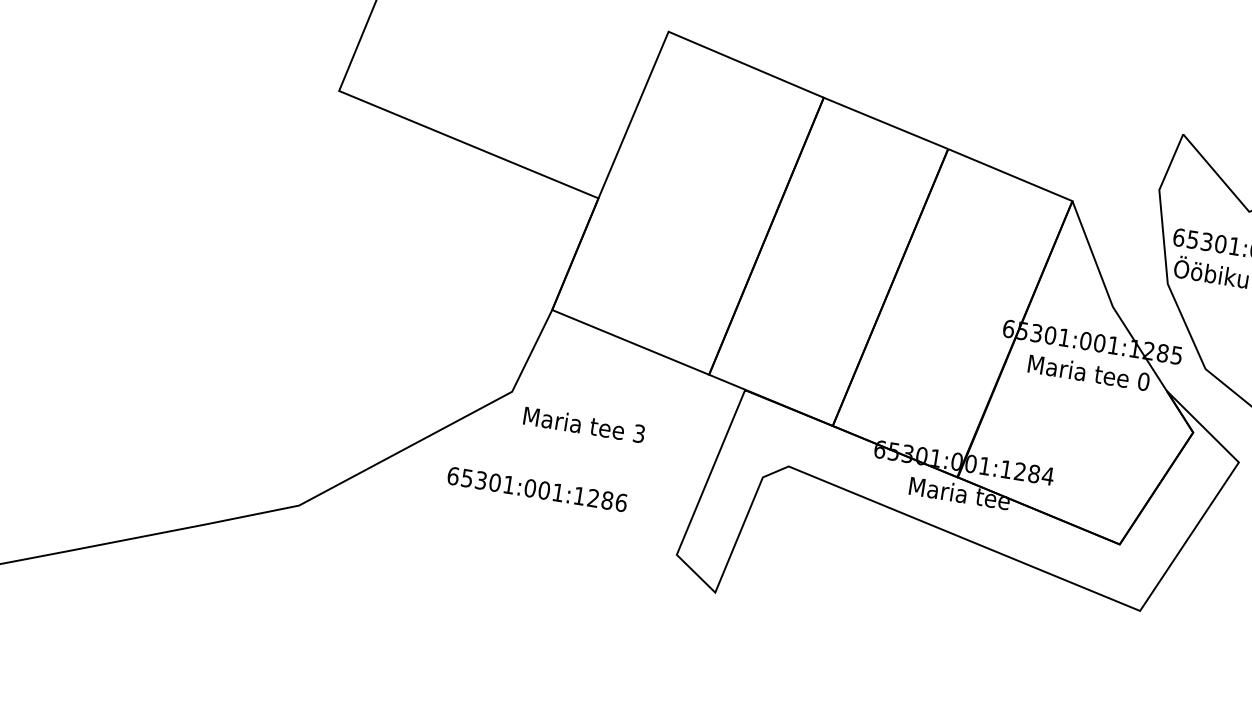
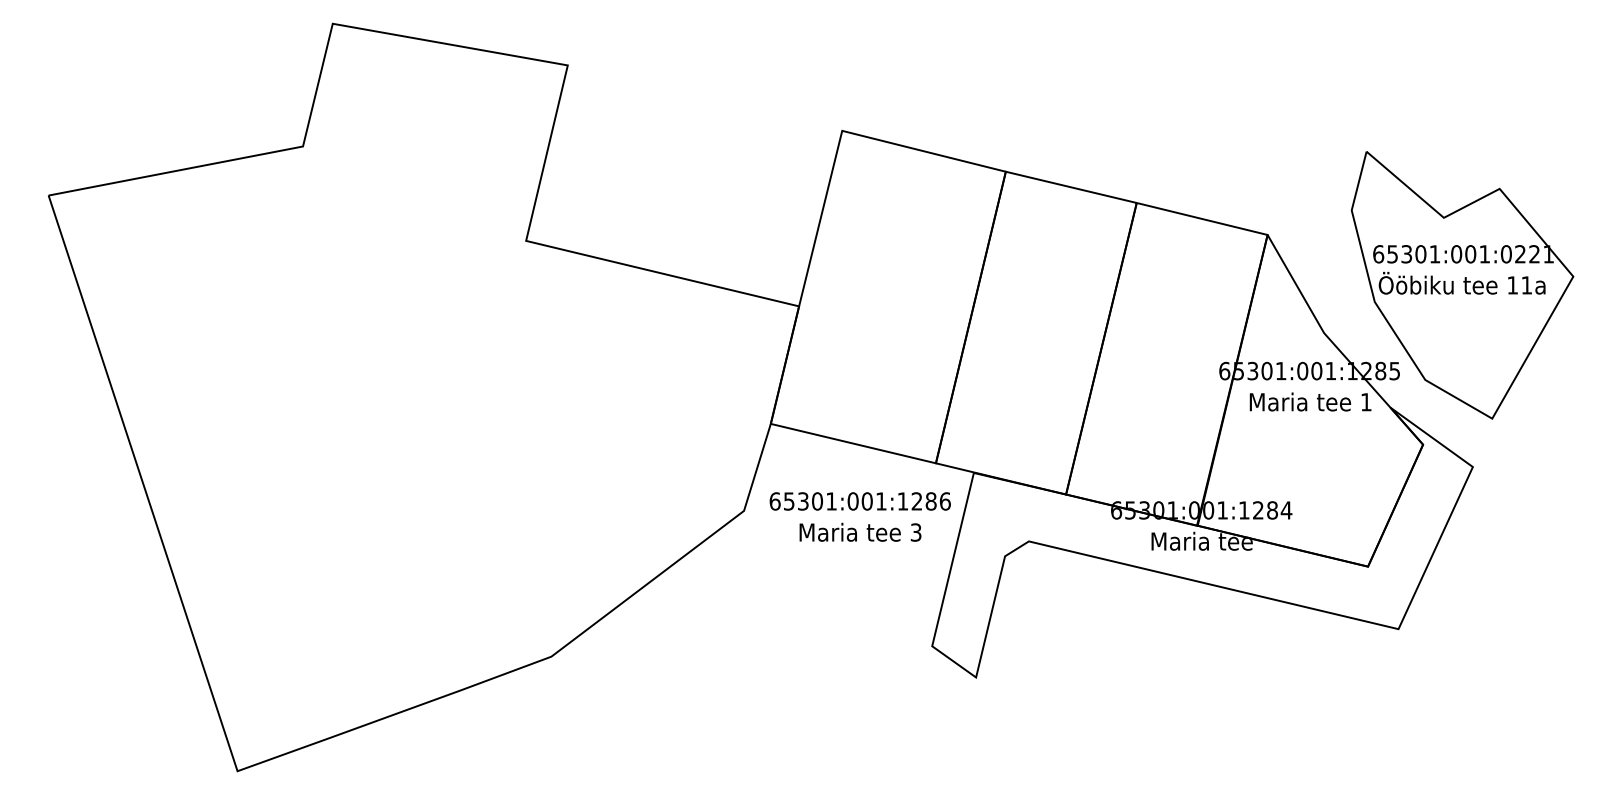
text: (1142, 381) -> (1365, 402), 0 -> 1
text: (584, 424) -> (860, 531), moved
text: (536, 489) -> (859, 501), moved

